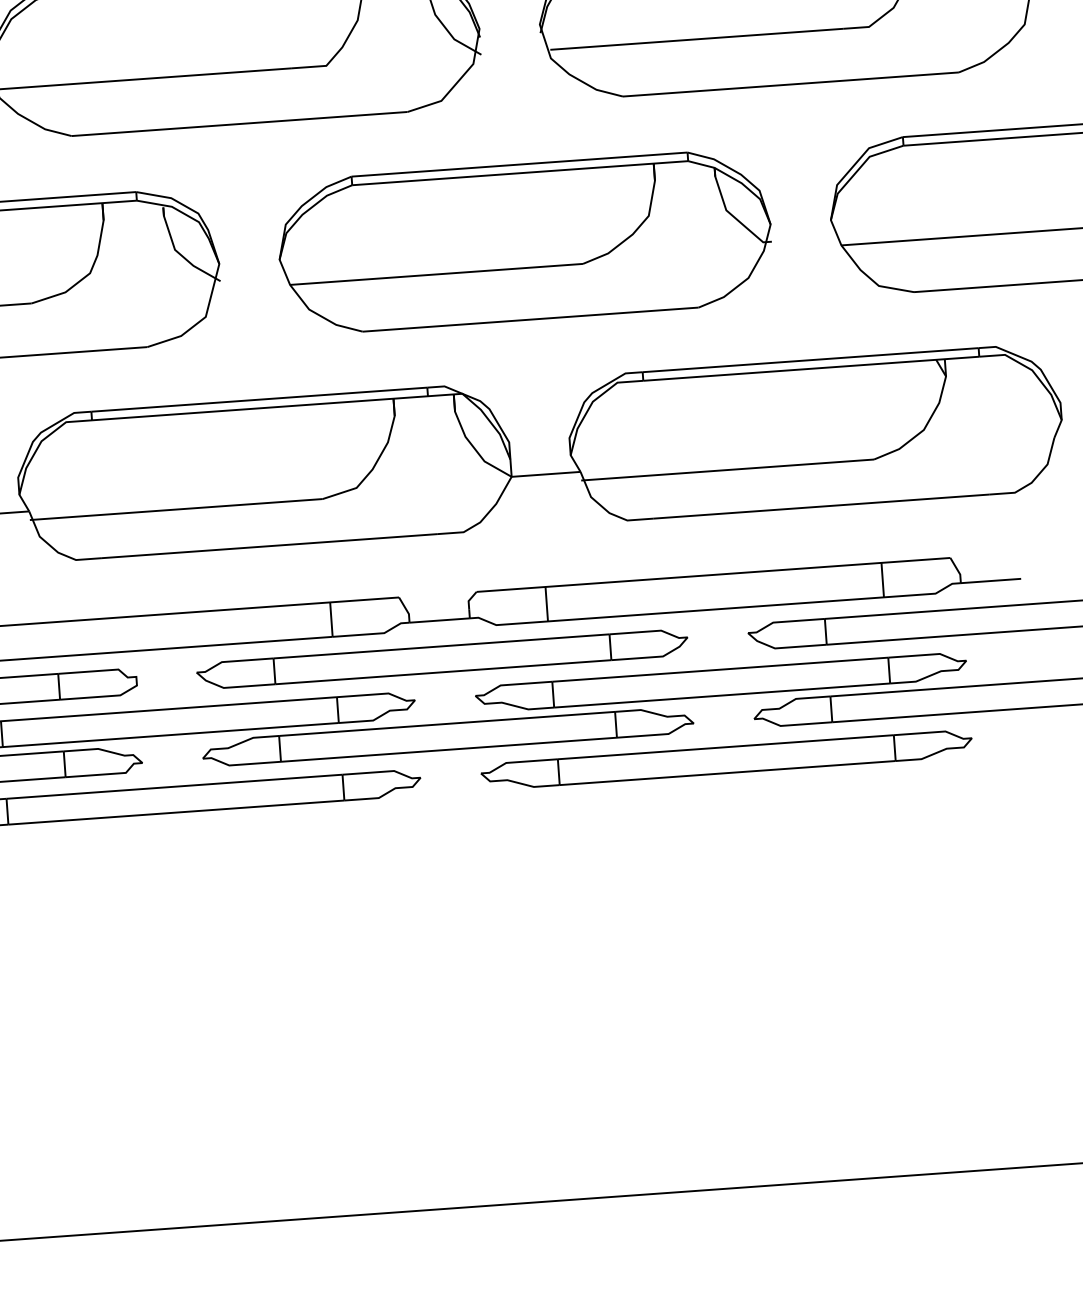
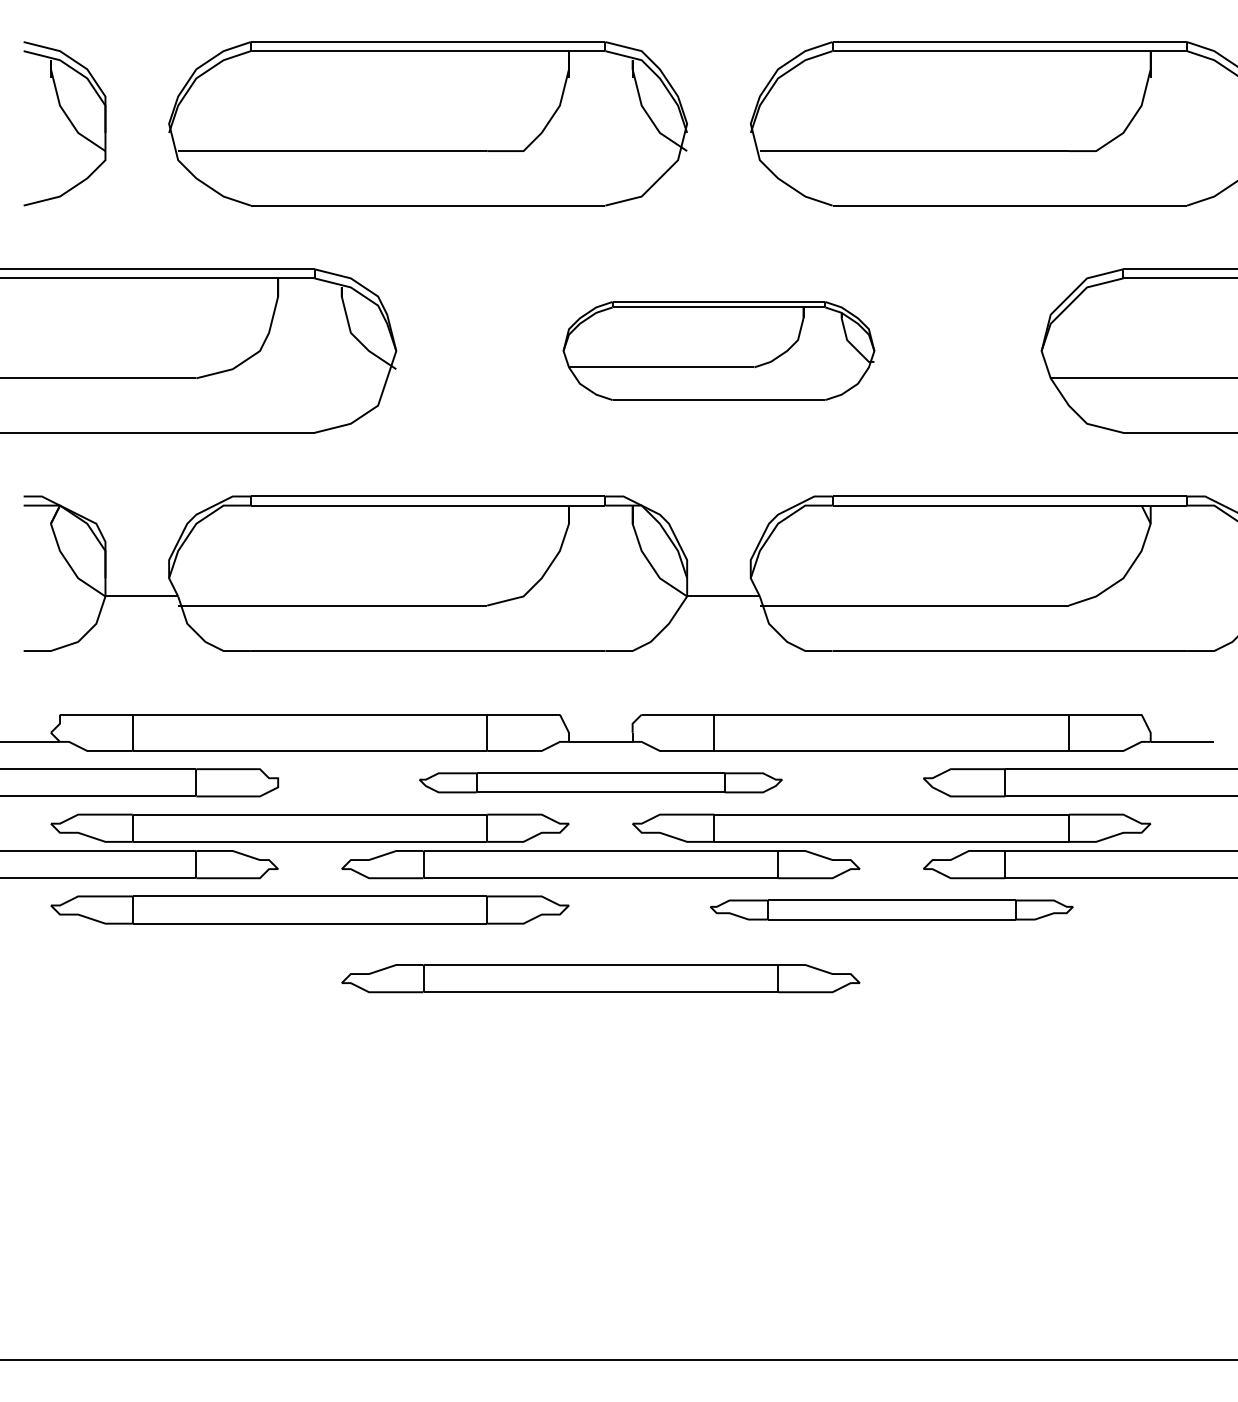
part: (524, 241) -> (718, 350), size x0.6
part: (442, 659) -> (600, 782), size x0.7
part: (726, 759) -> (891, 909), size x0.7
part: (455, 844) -> (600, 978), added

